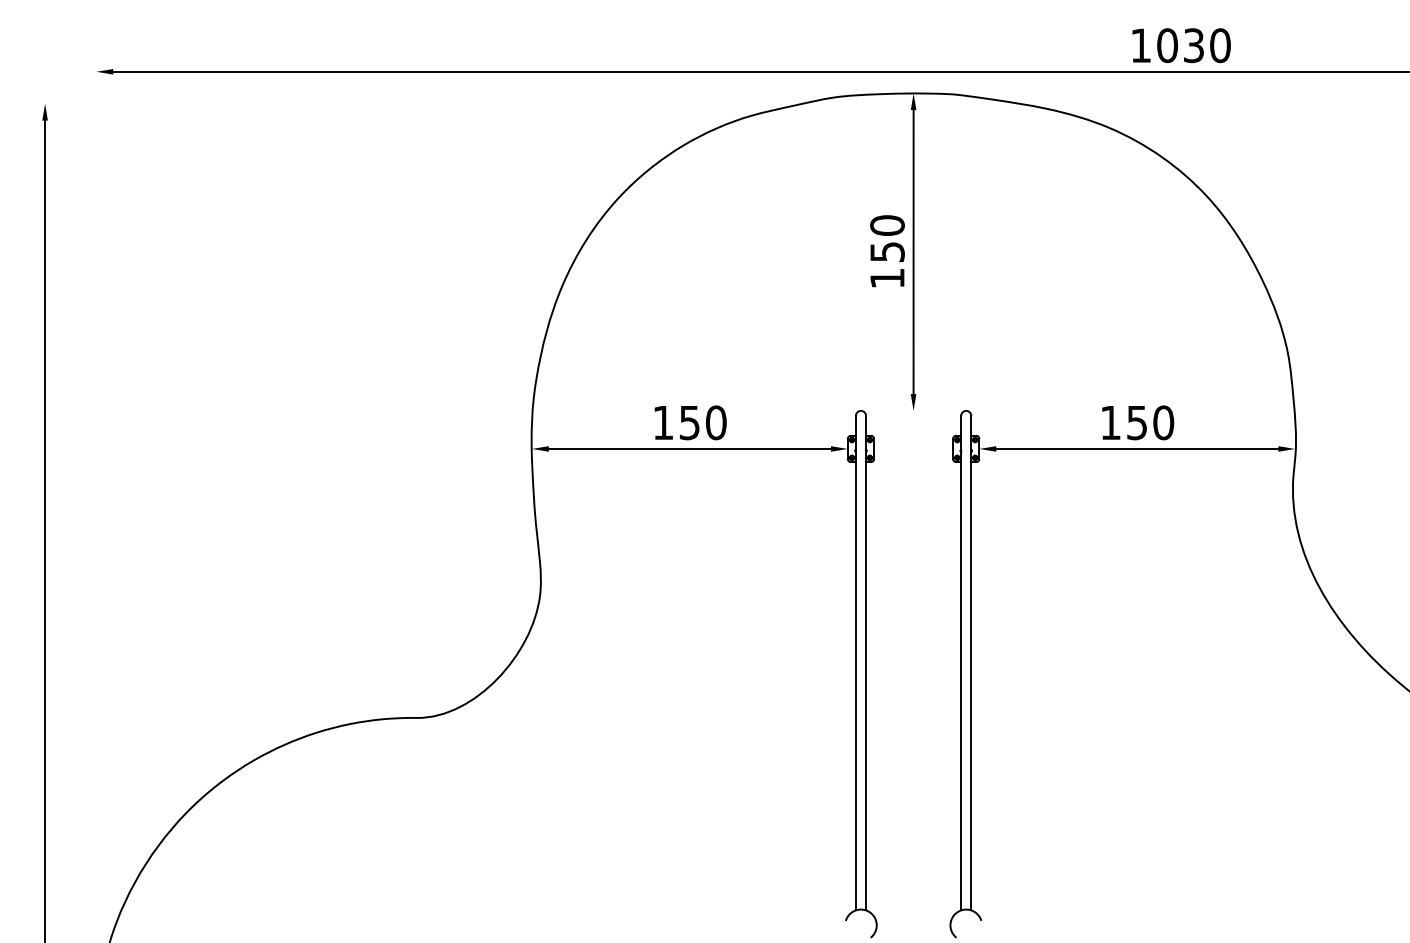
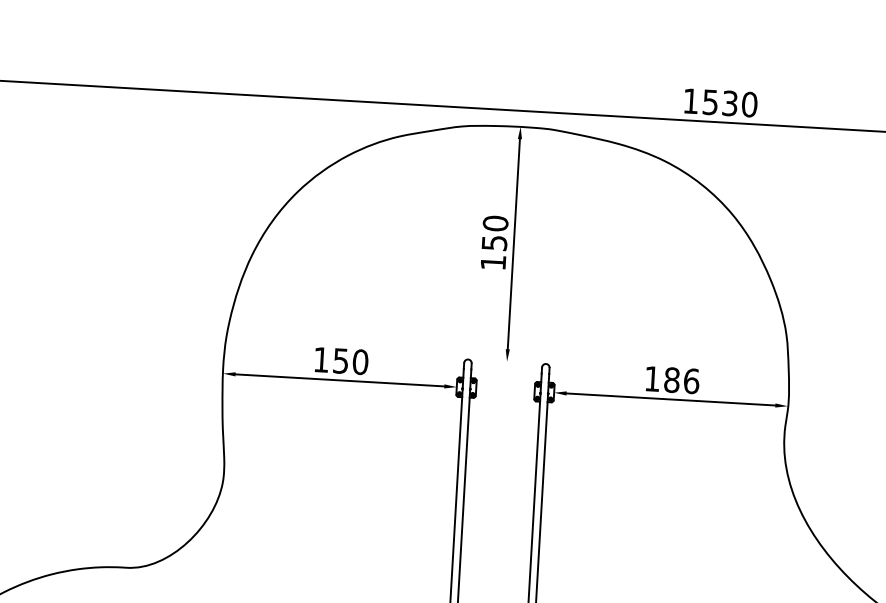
text: (1167, 45) -> (710, 102), 1030 -> 1530
text: (1150, 422) -> (681, 380), 150 -> 186

